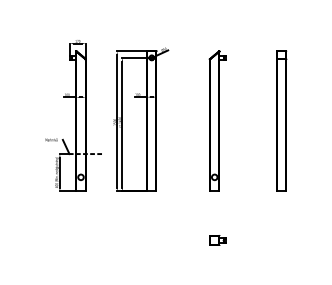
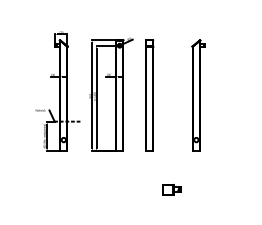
part: (217, 120) -> (198, 95), moved
part: (281, 120) -> (149, 95), moved
part: (217, 240) -> (171, 189), size x1.4

